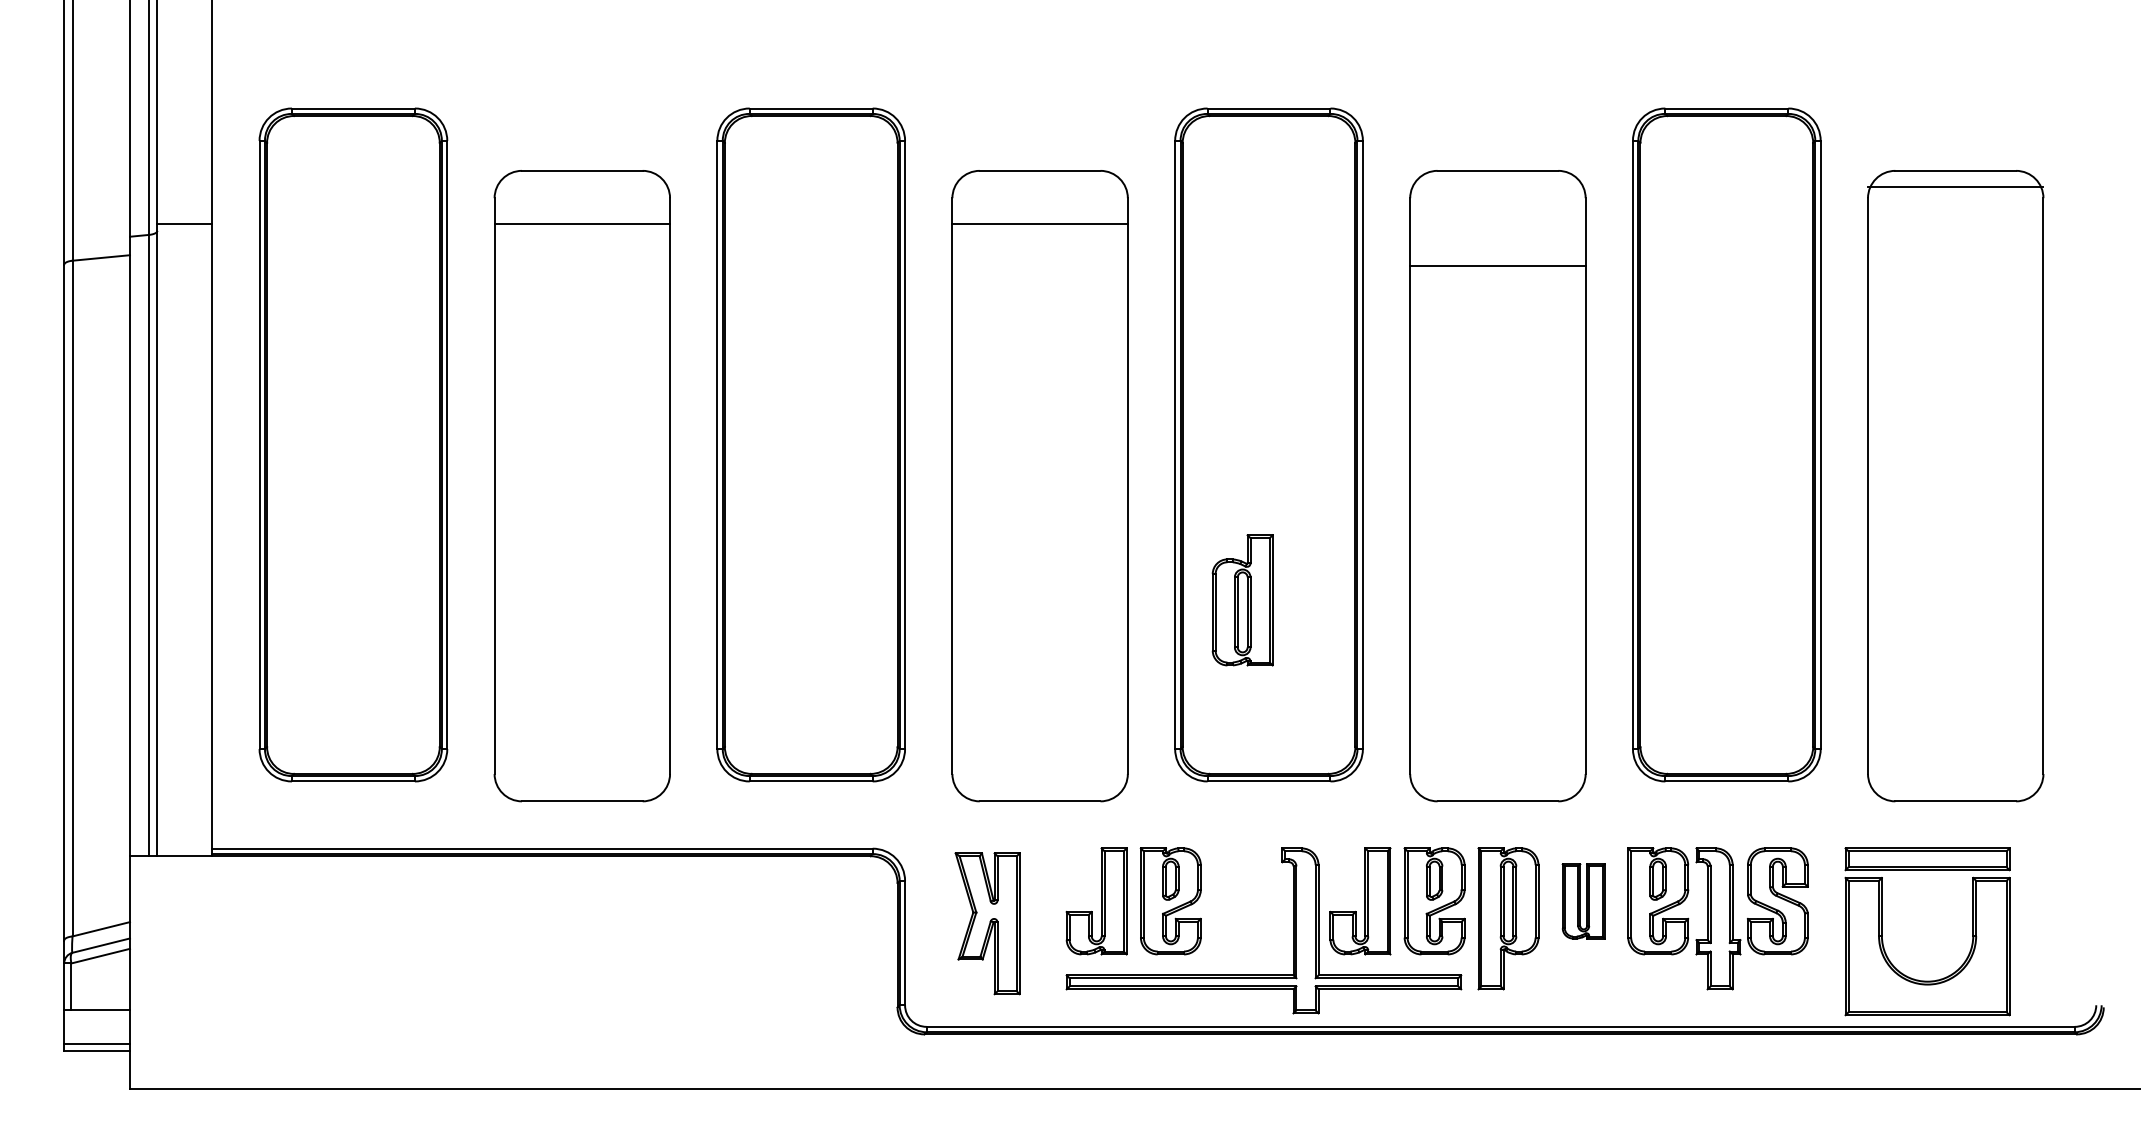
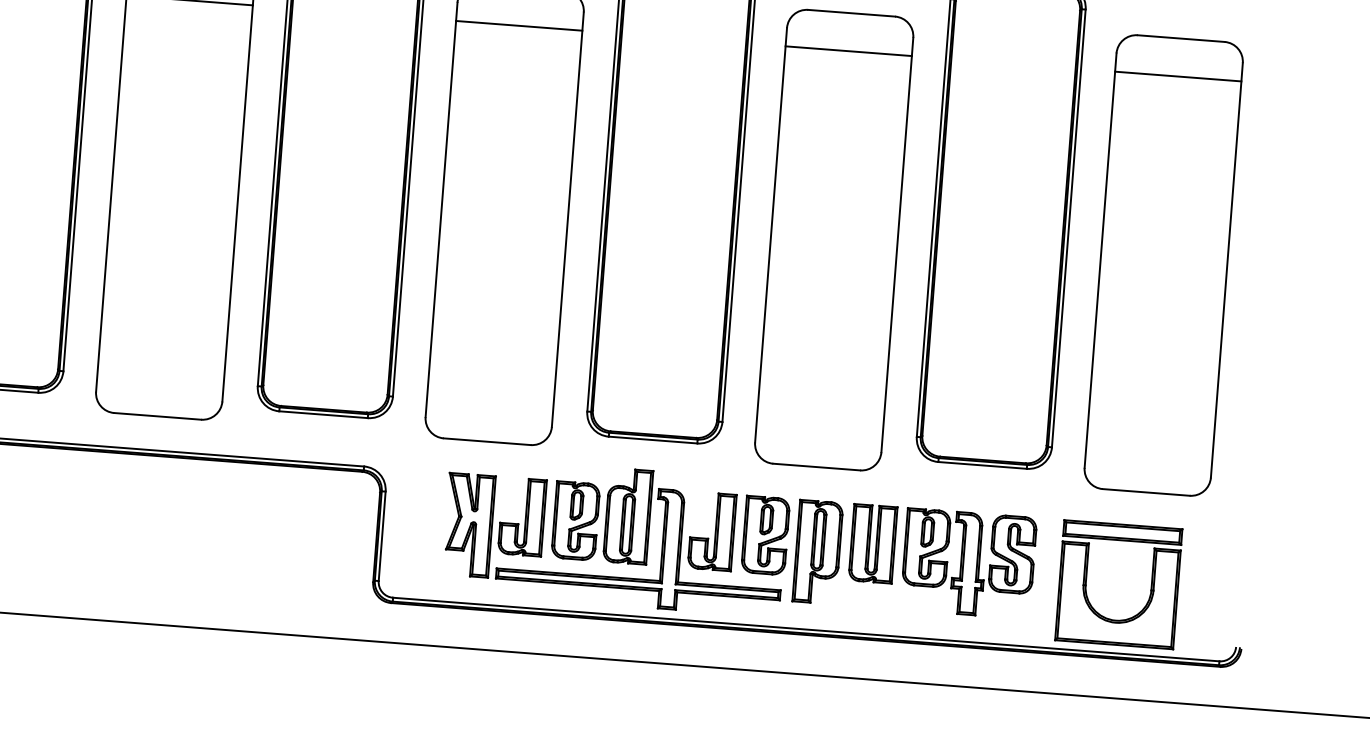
line: (1955, 186) -> (1178, 76), moved
line: (1497, 265) -> (848, 51), moved
part: (1242, 600) -> (628, 516), moved
part: (1583, 901) -> (872, 543), size x1.43
part: (987, 923) -> (468, 525), moved

